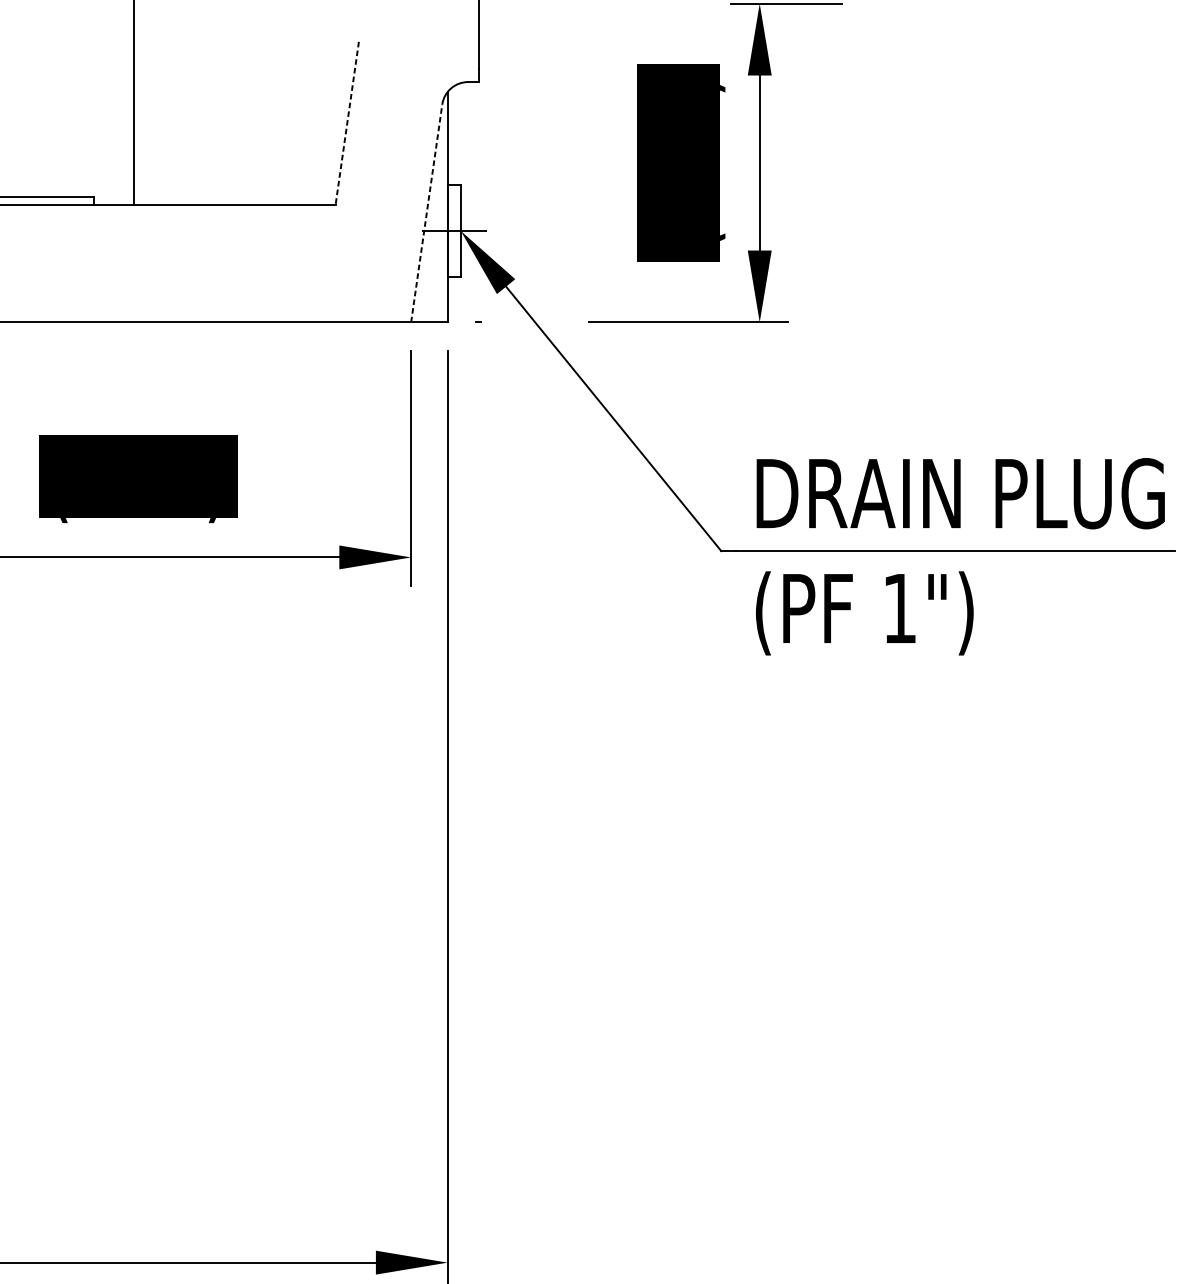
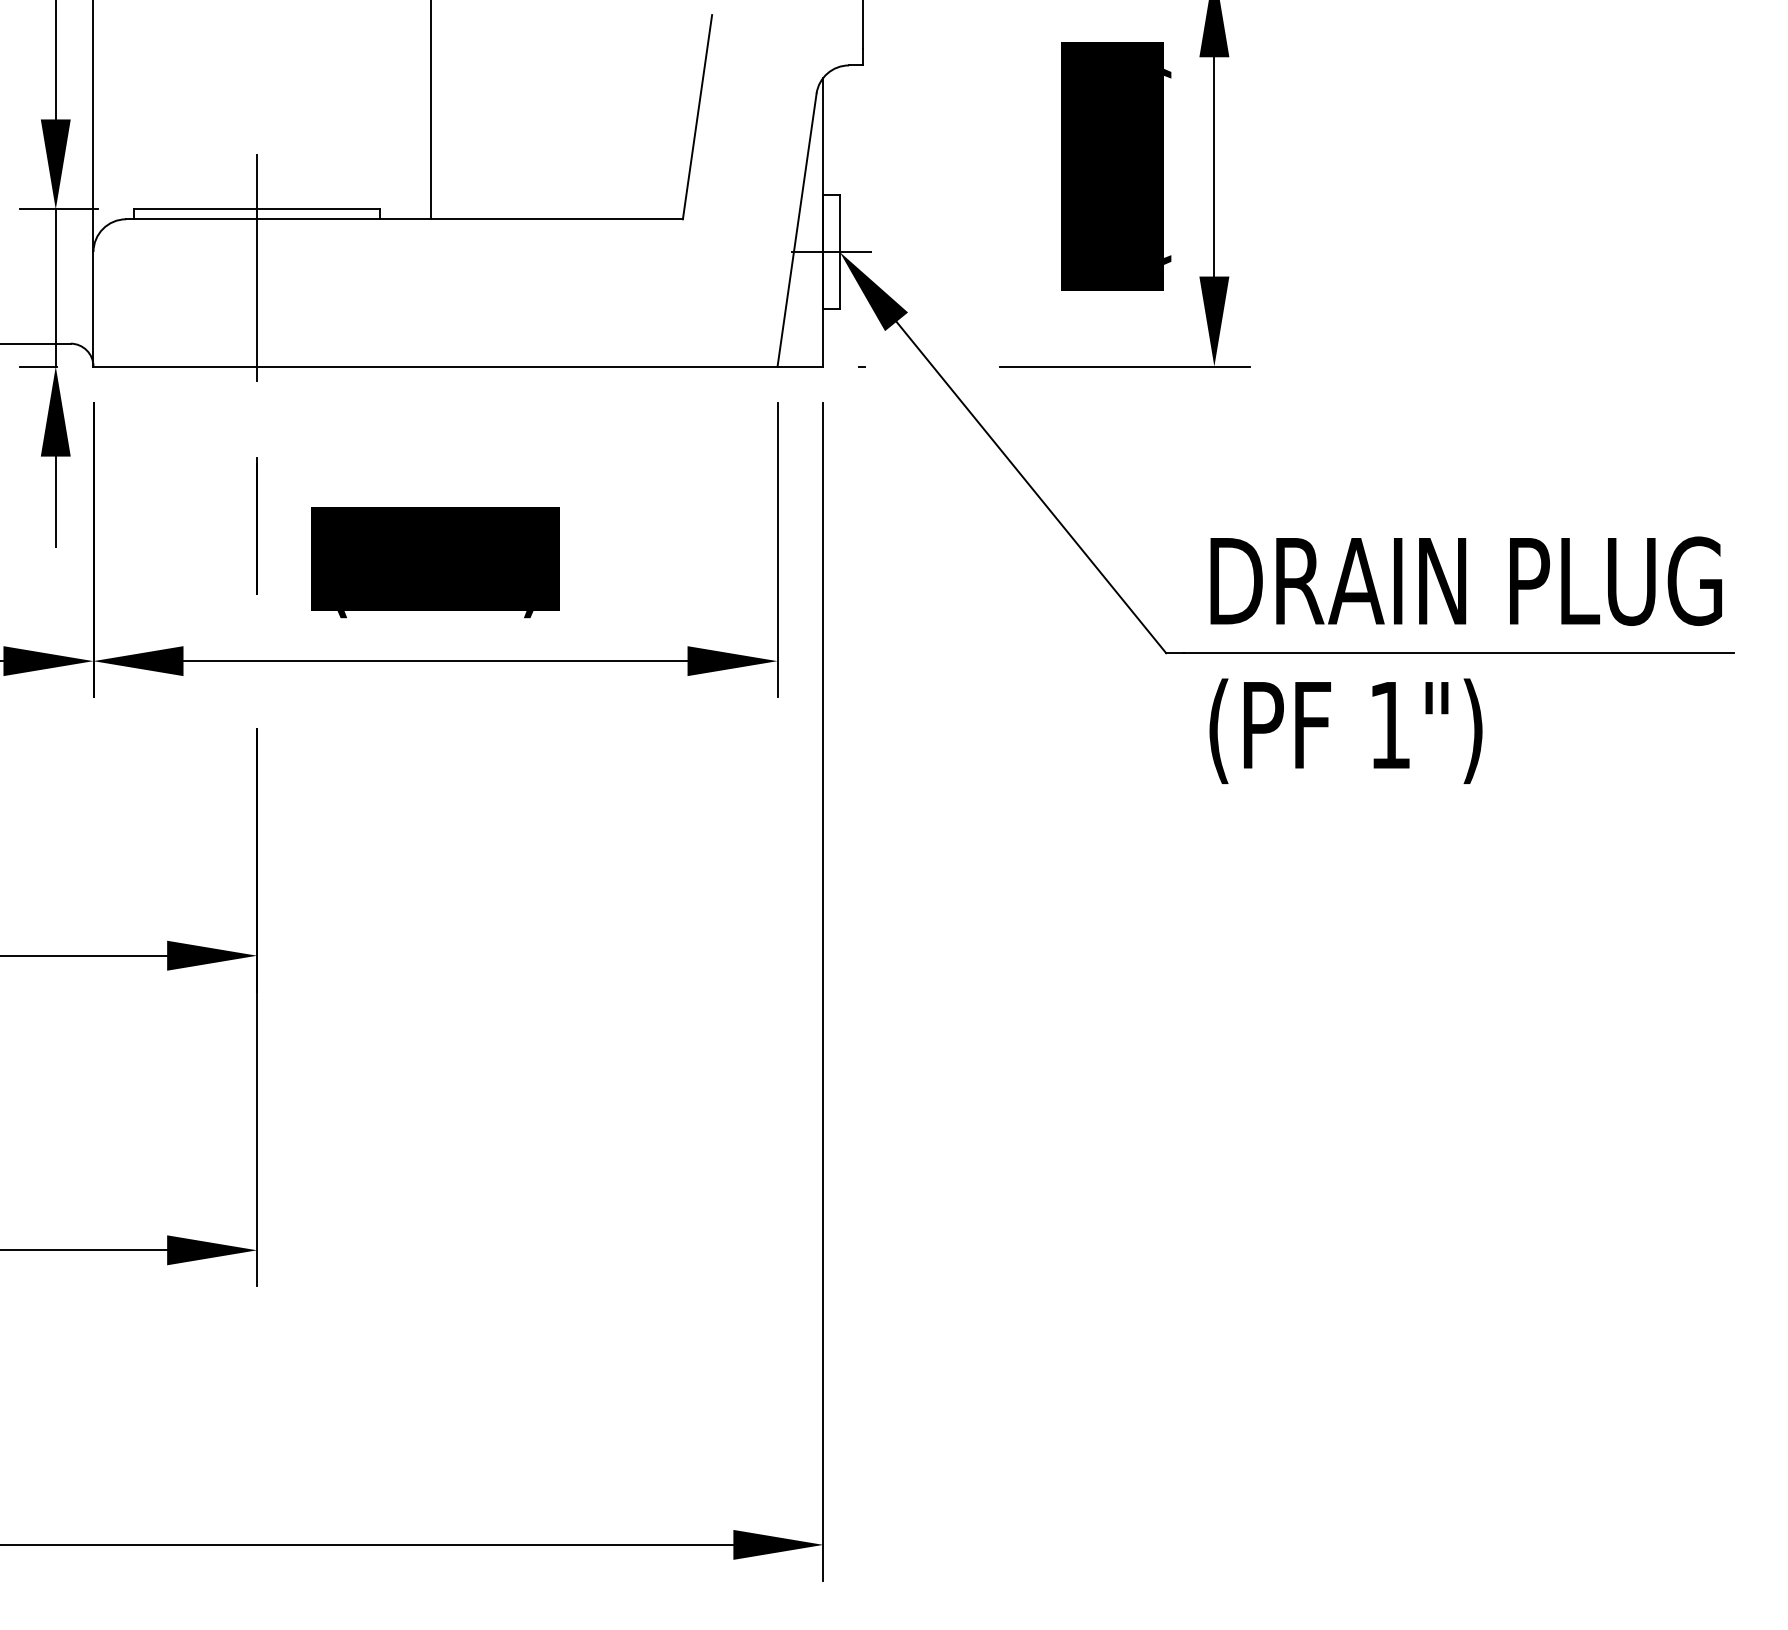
line: (347, 123) -> (697, 117), dashed -> solid
line: (427, 213) -> (797, 230), dashed -> solid

